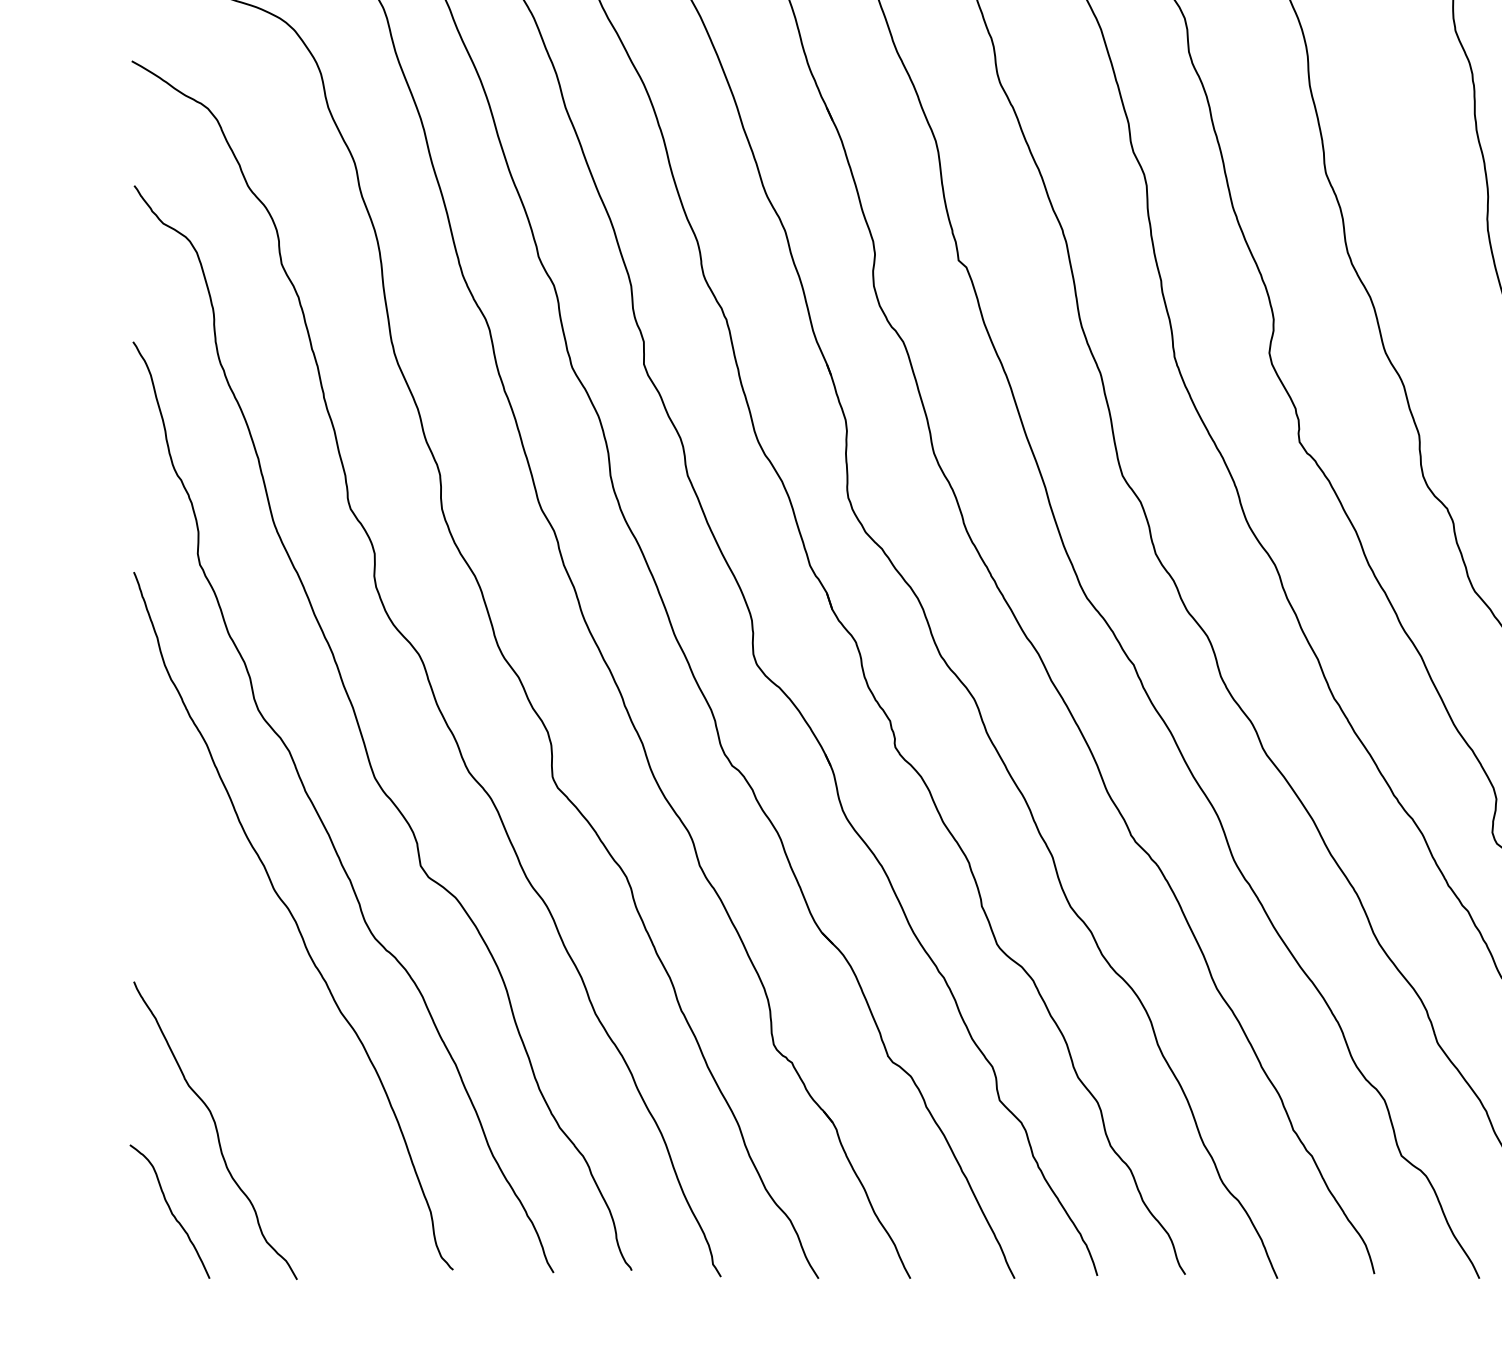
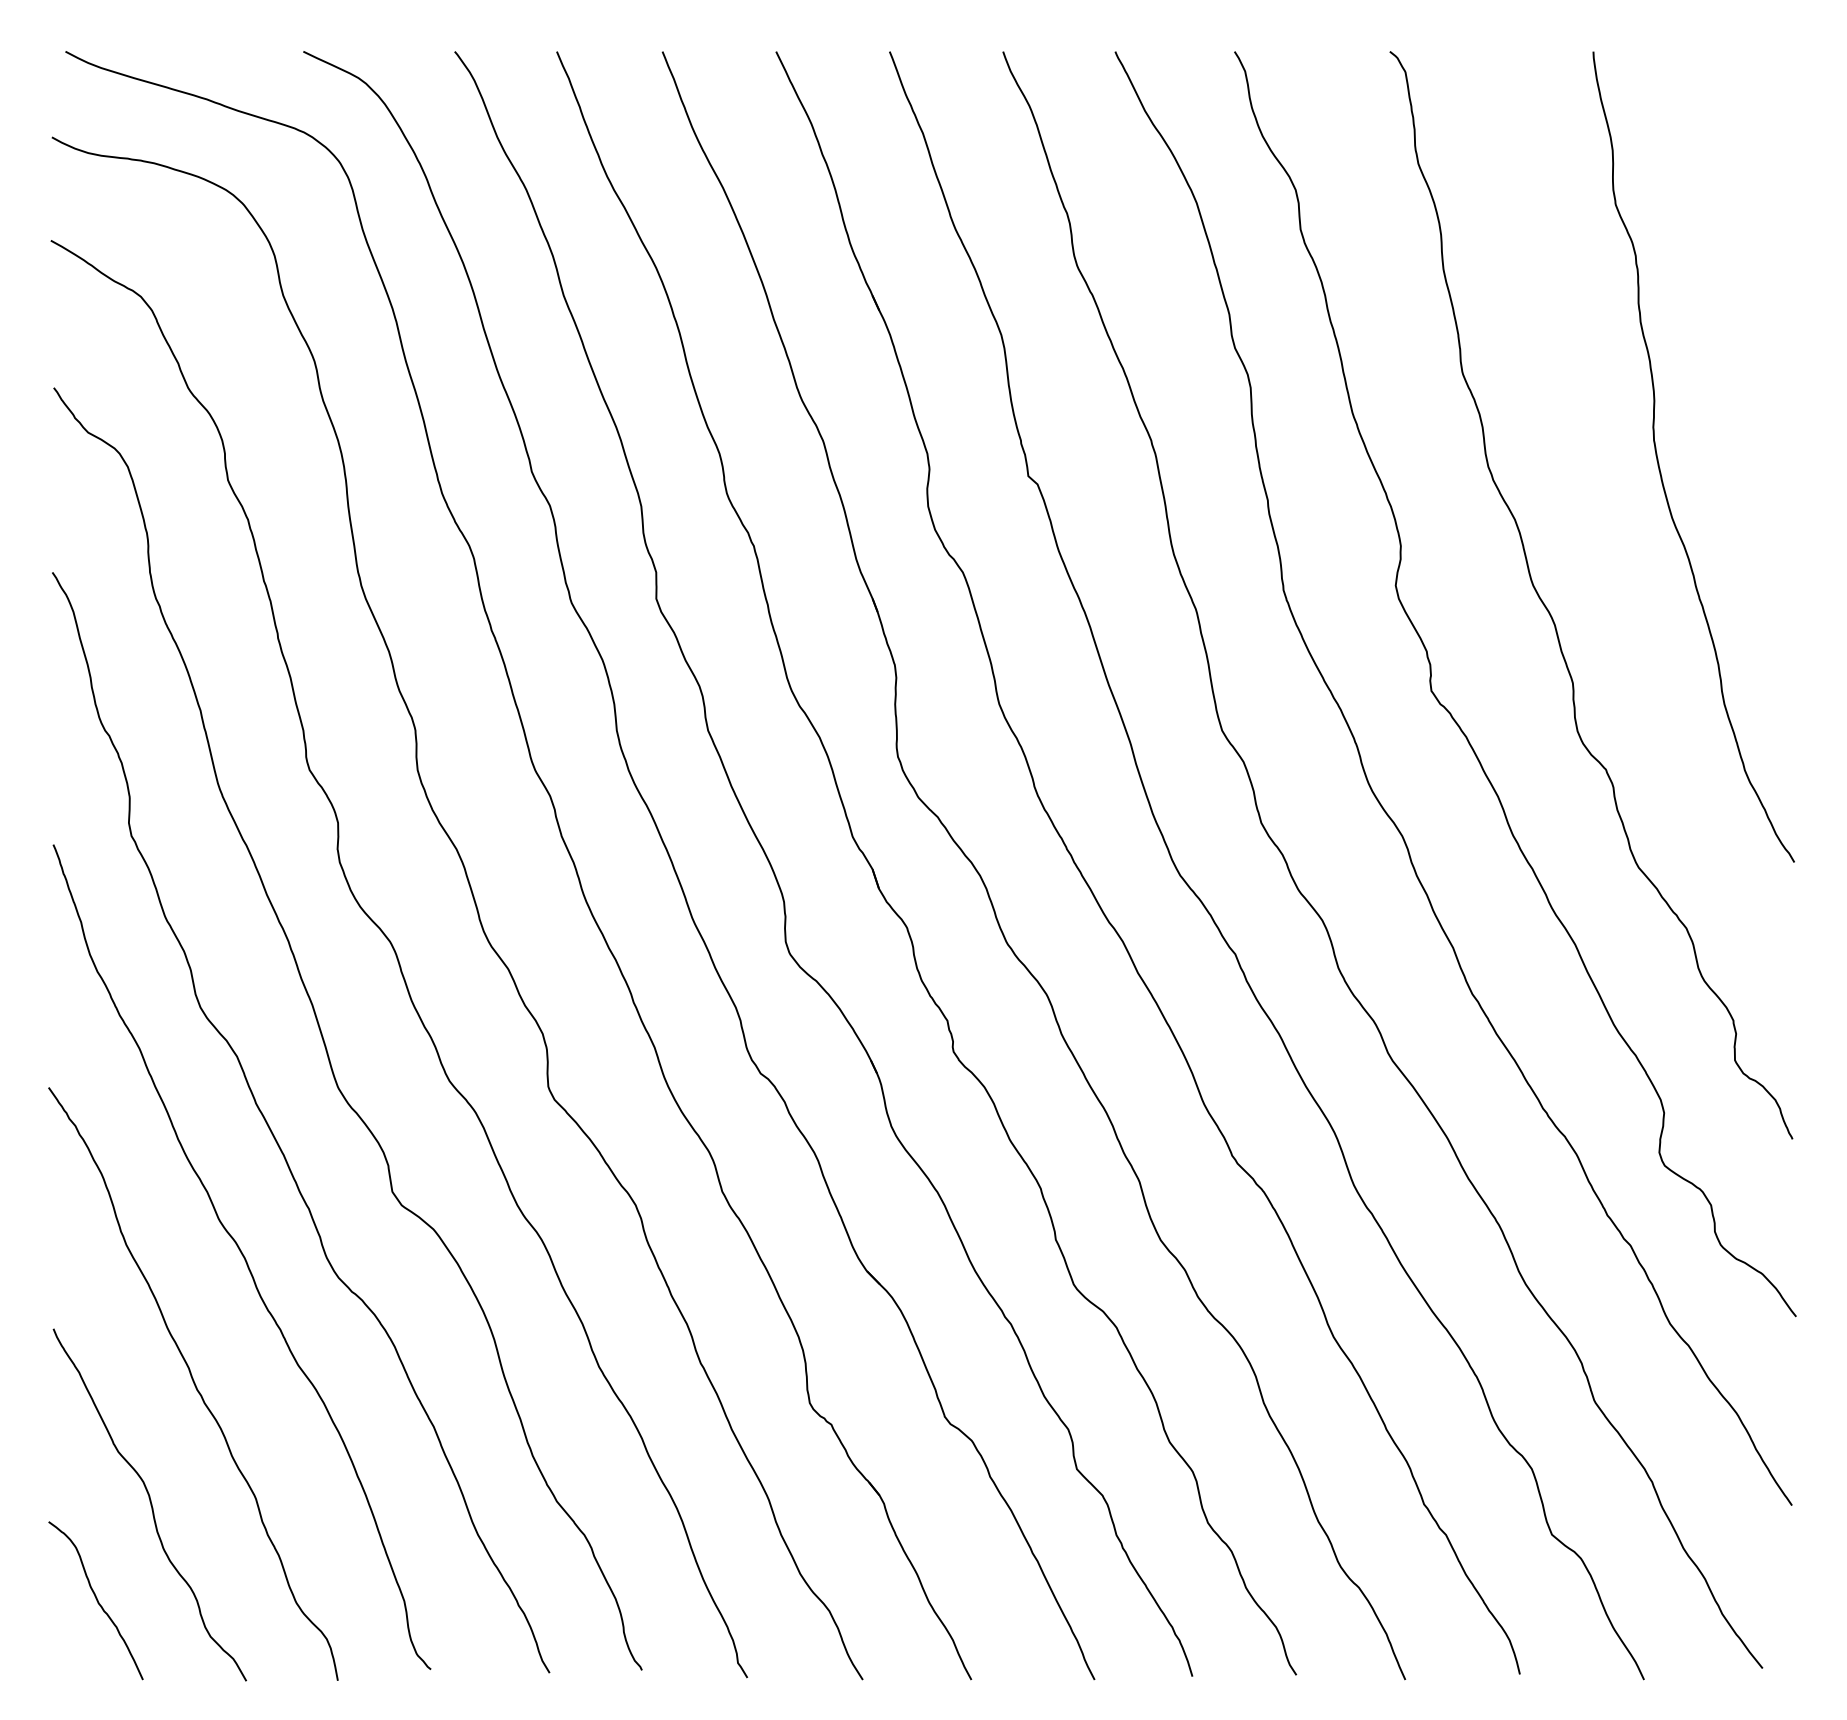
curve: (252, 1027) -> (193, 1383), added

